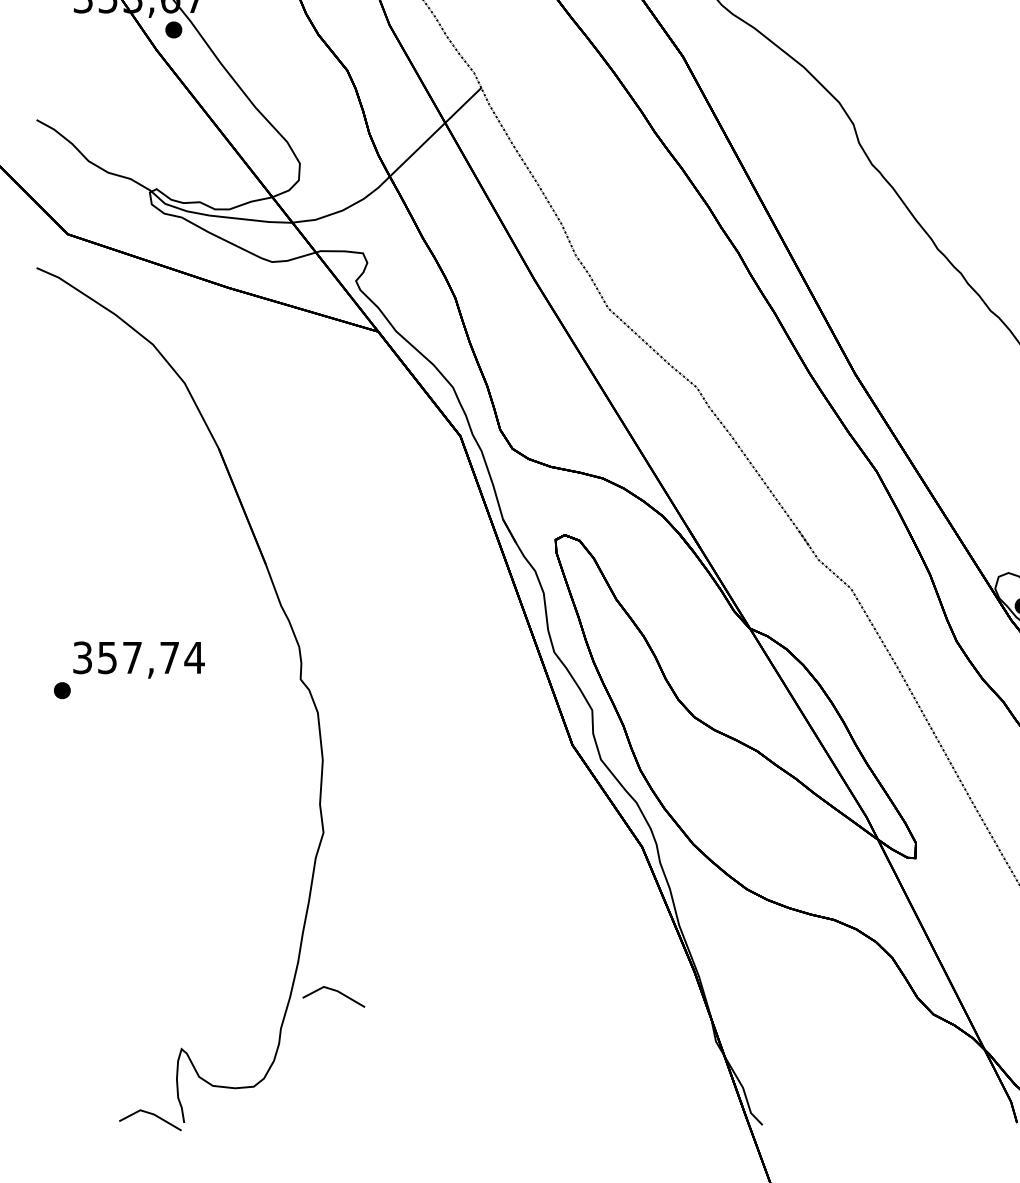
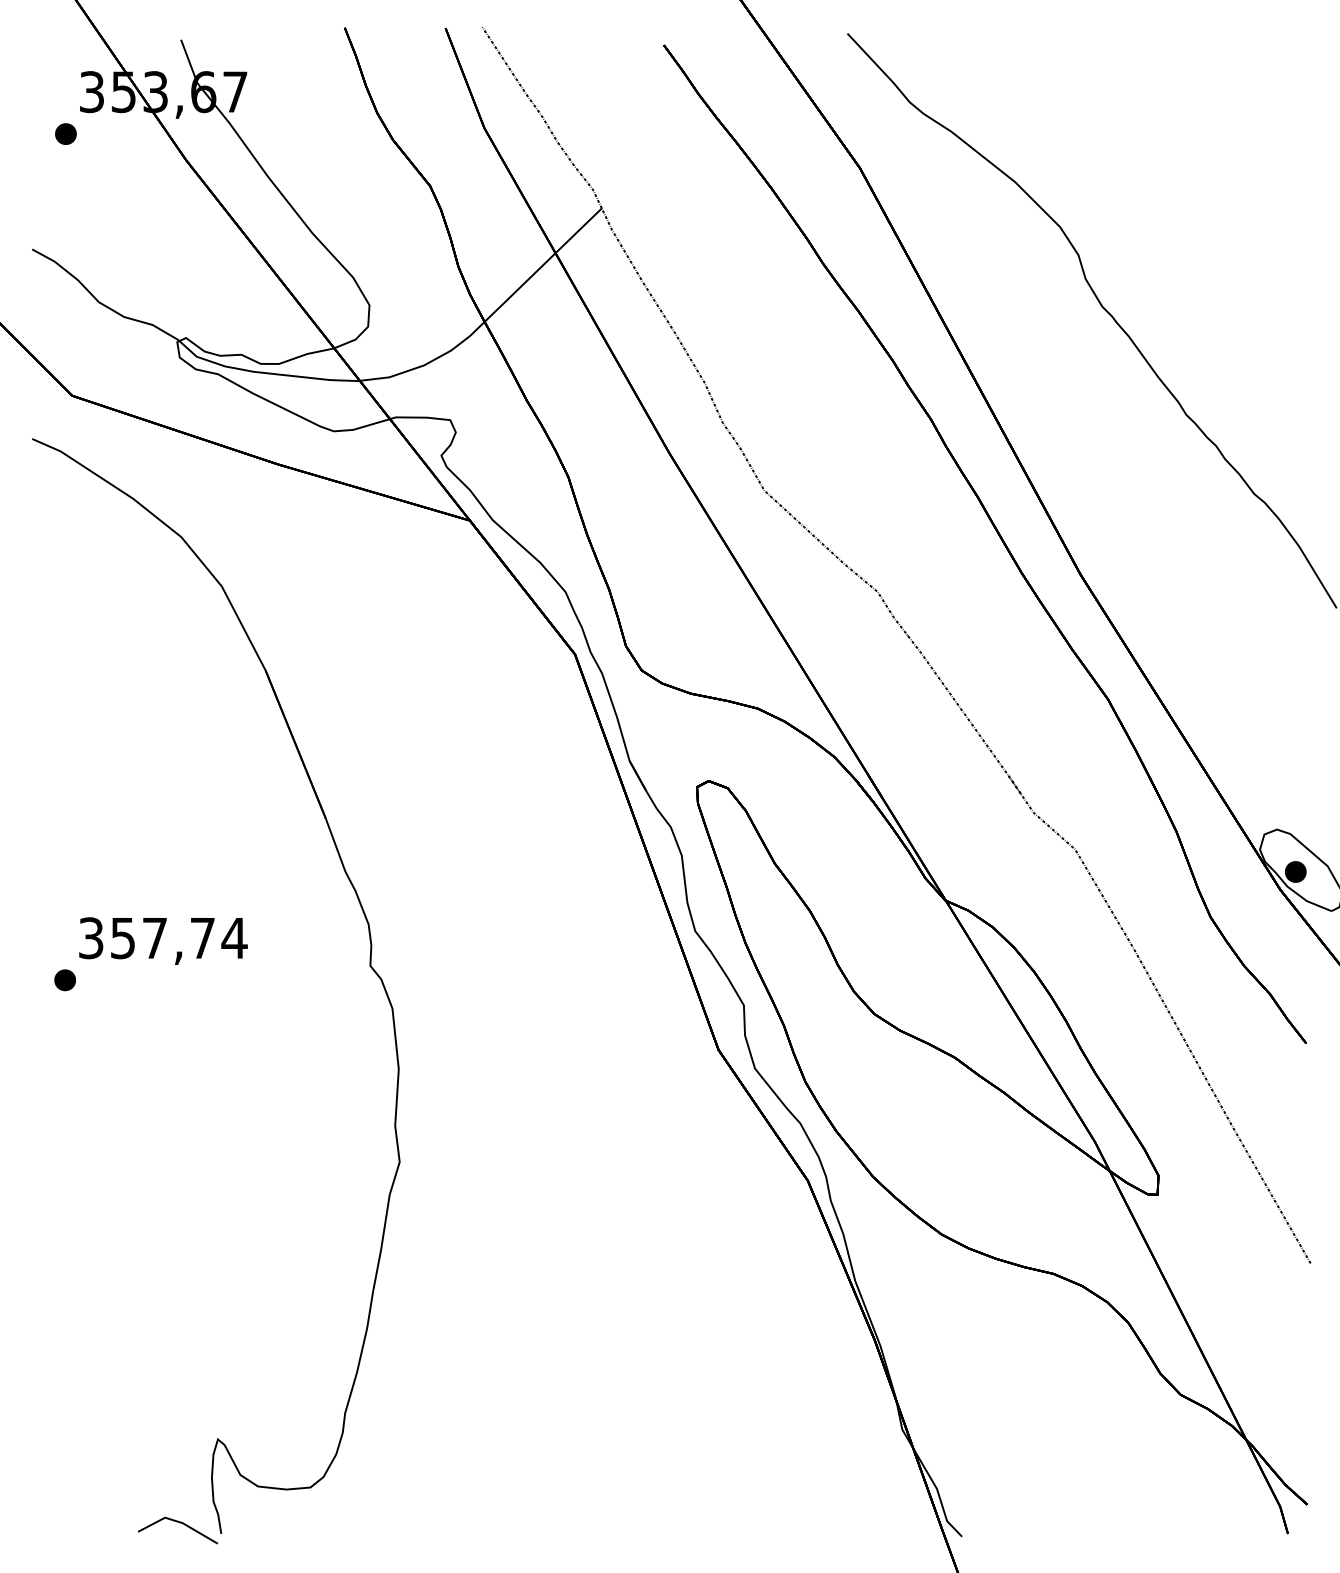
part: (173, 29) -> (65, 133), moved
line: (335, 991) -> (414, 1365), removed

